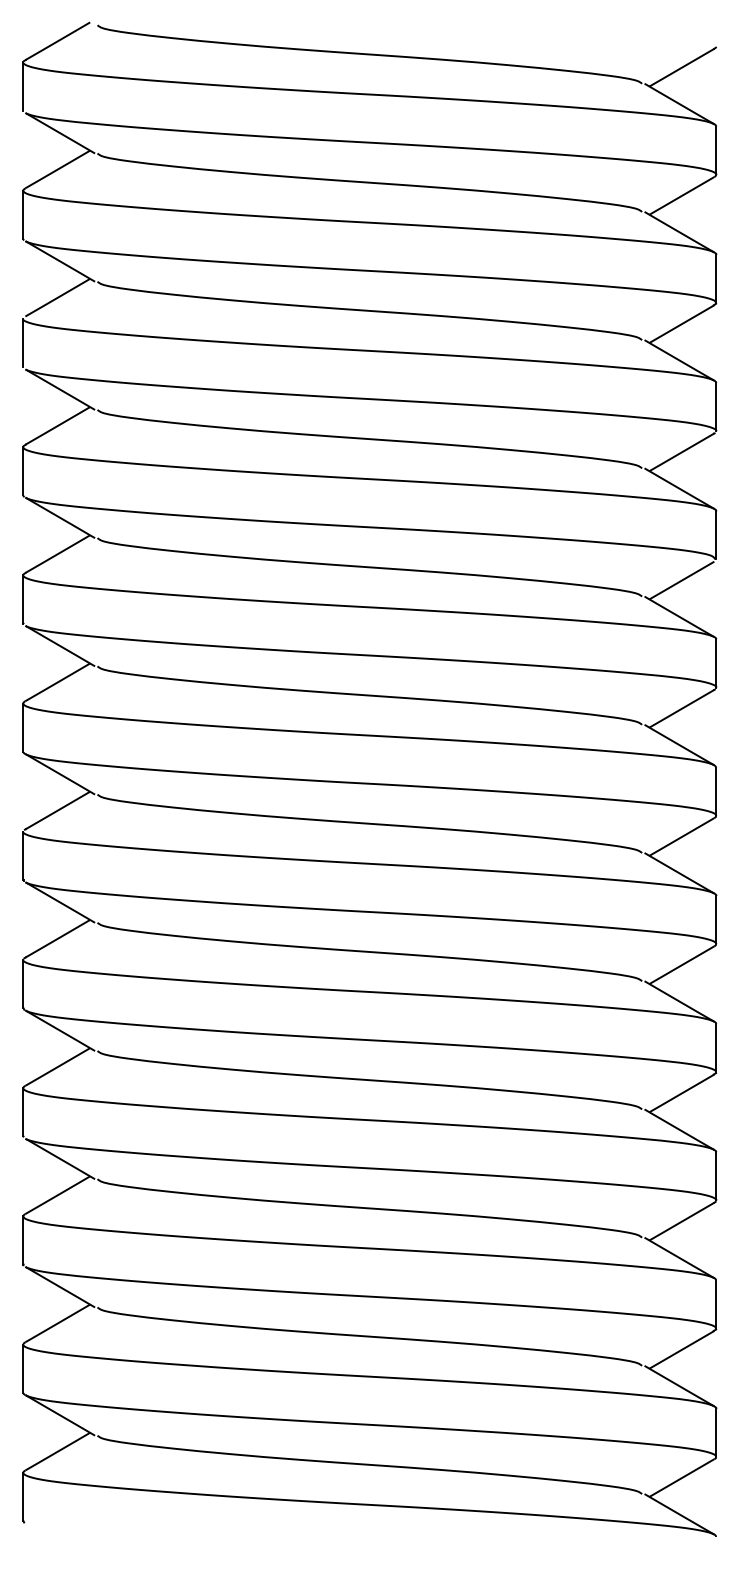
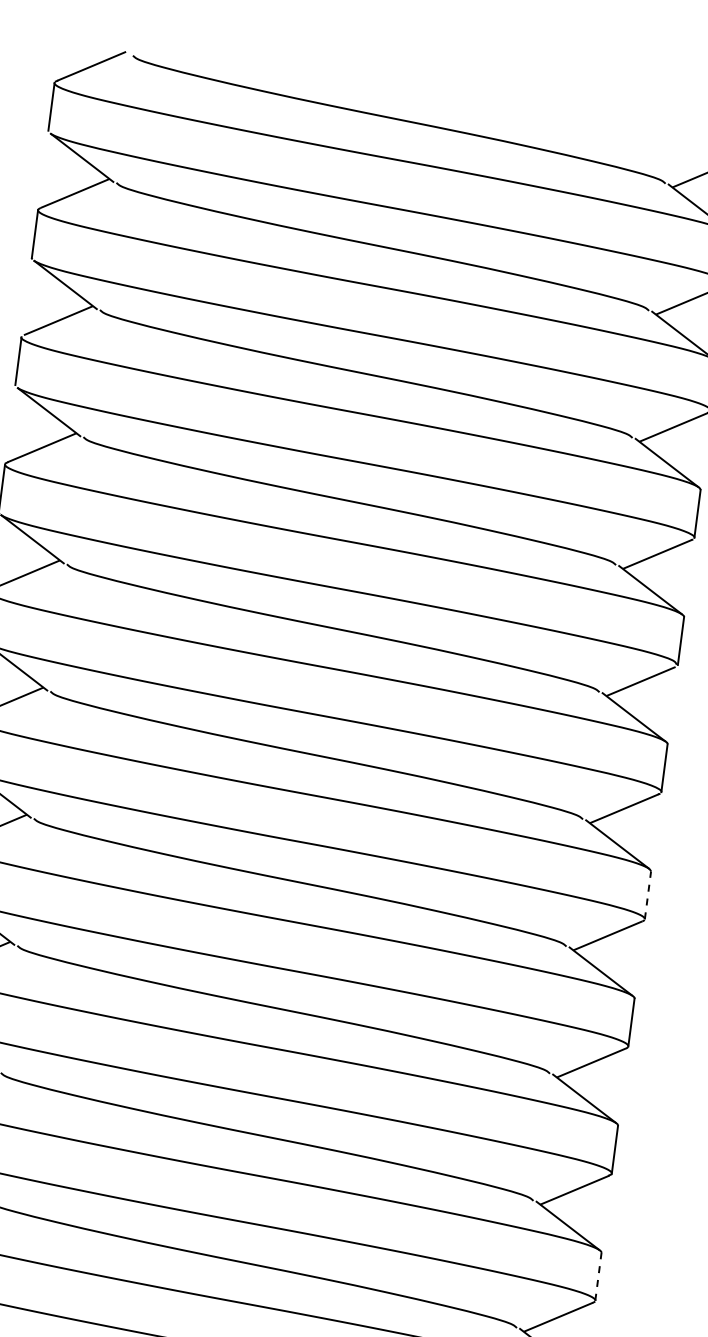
line: (716, 791) -> (648, 895), solid -> dashed
line: (716, 1175) -> (598, 1275), solid -> dashed

